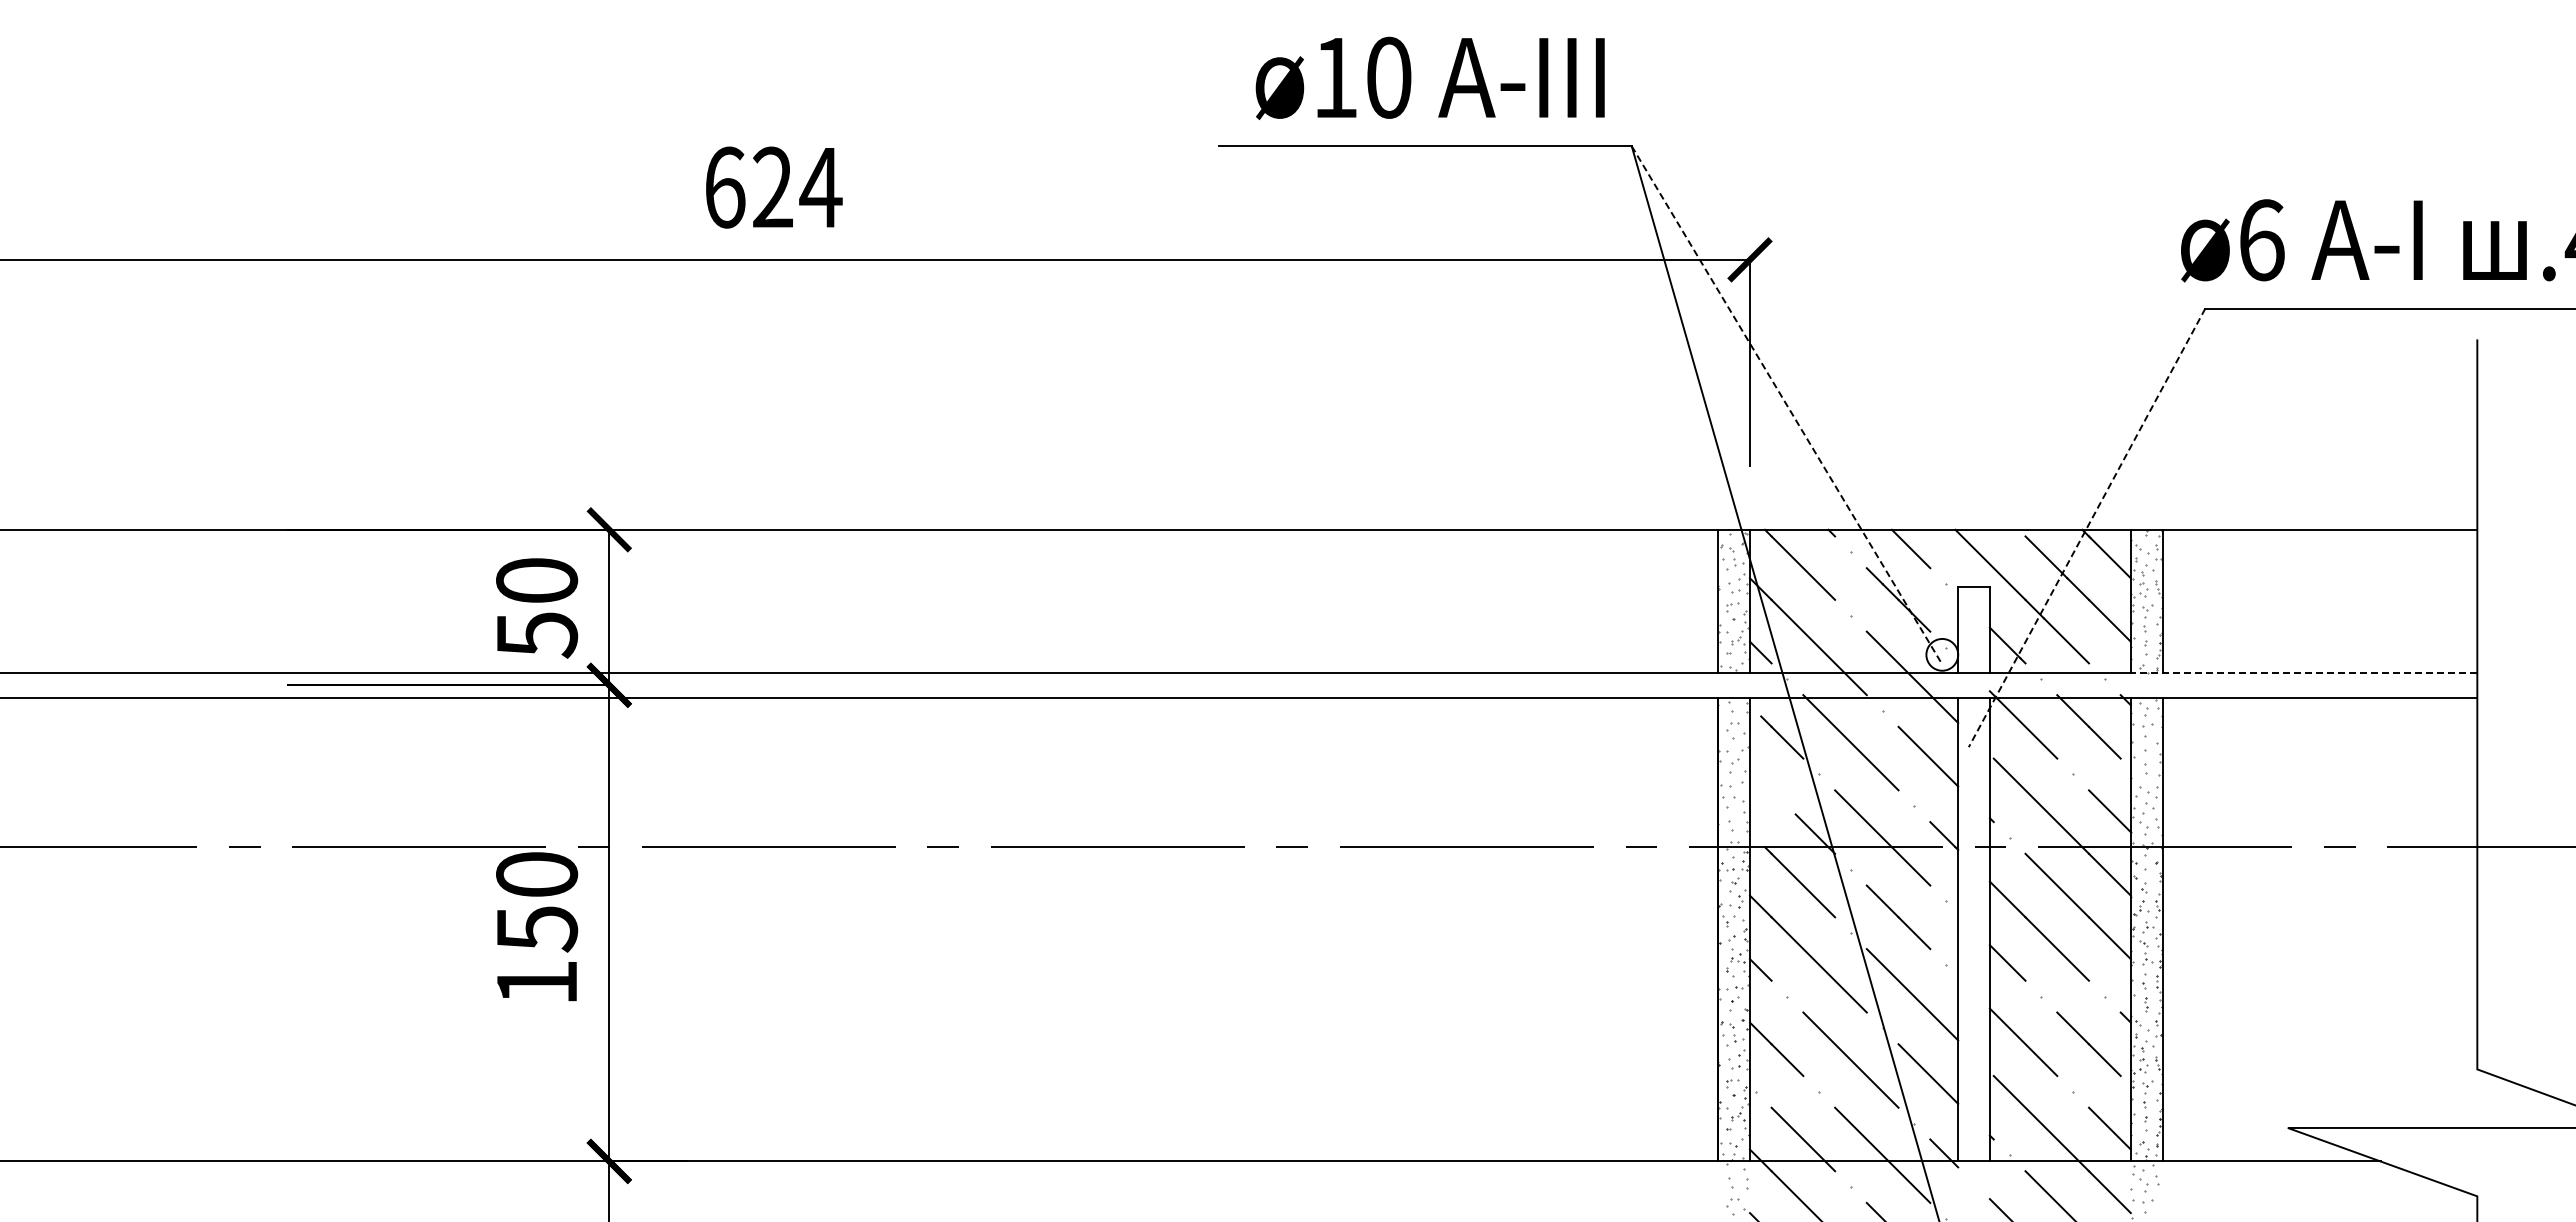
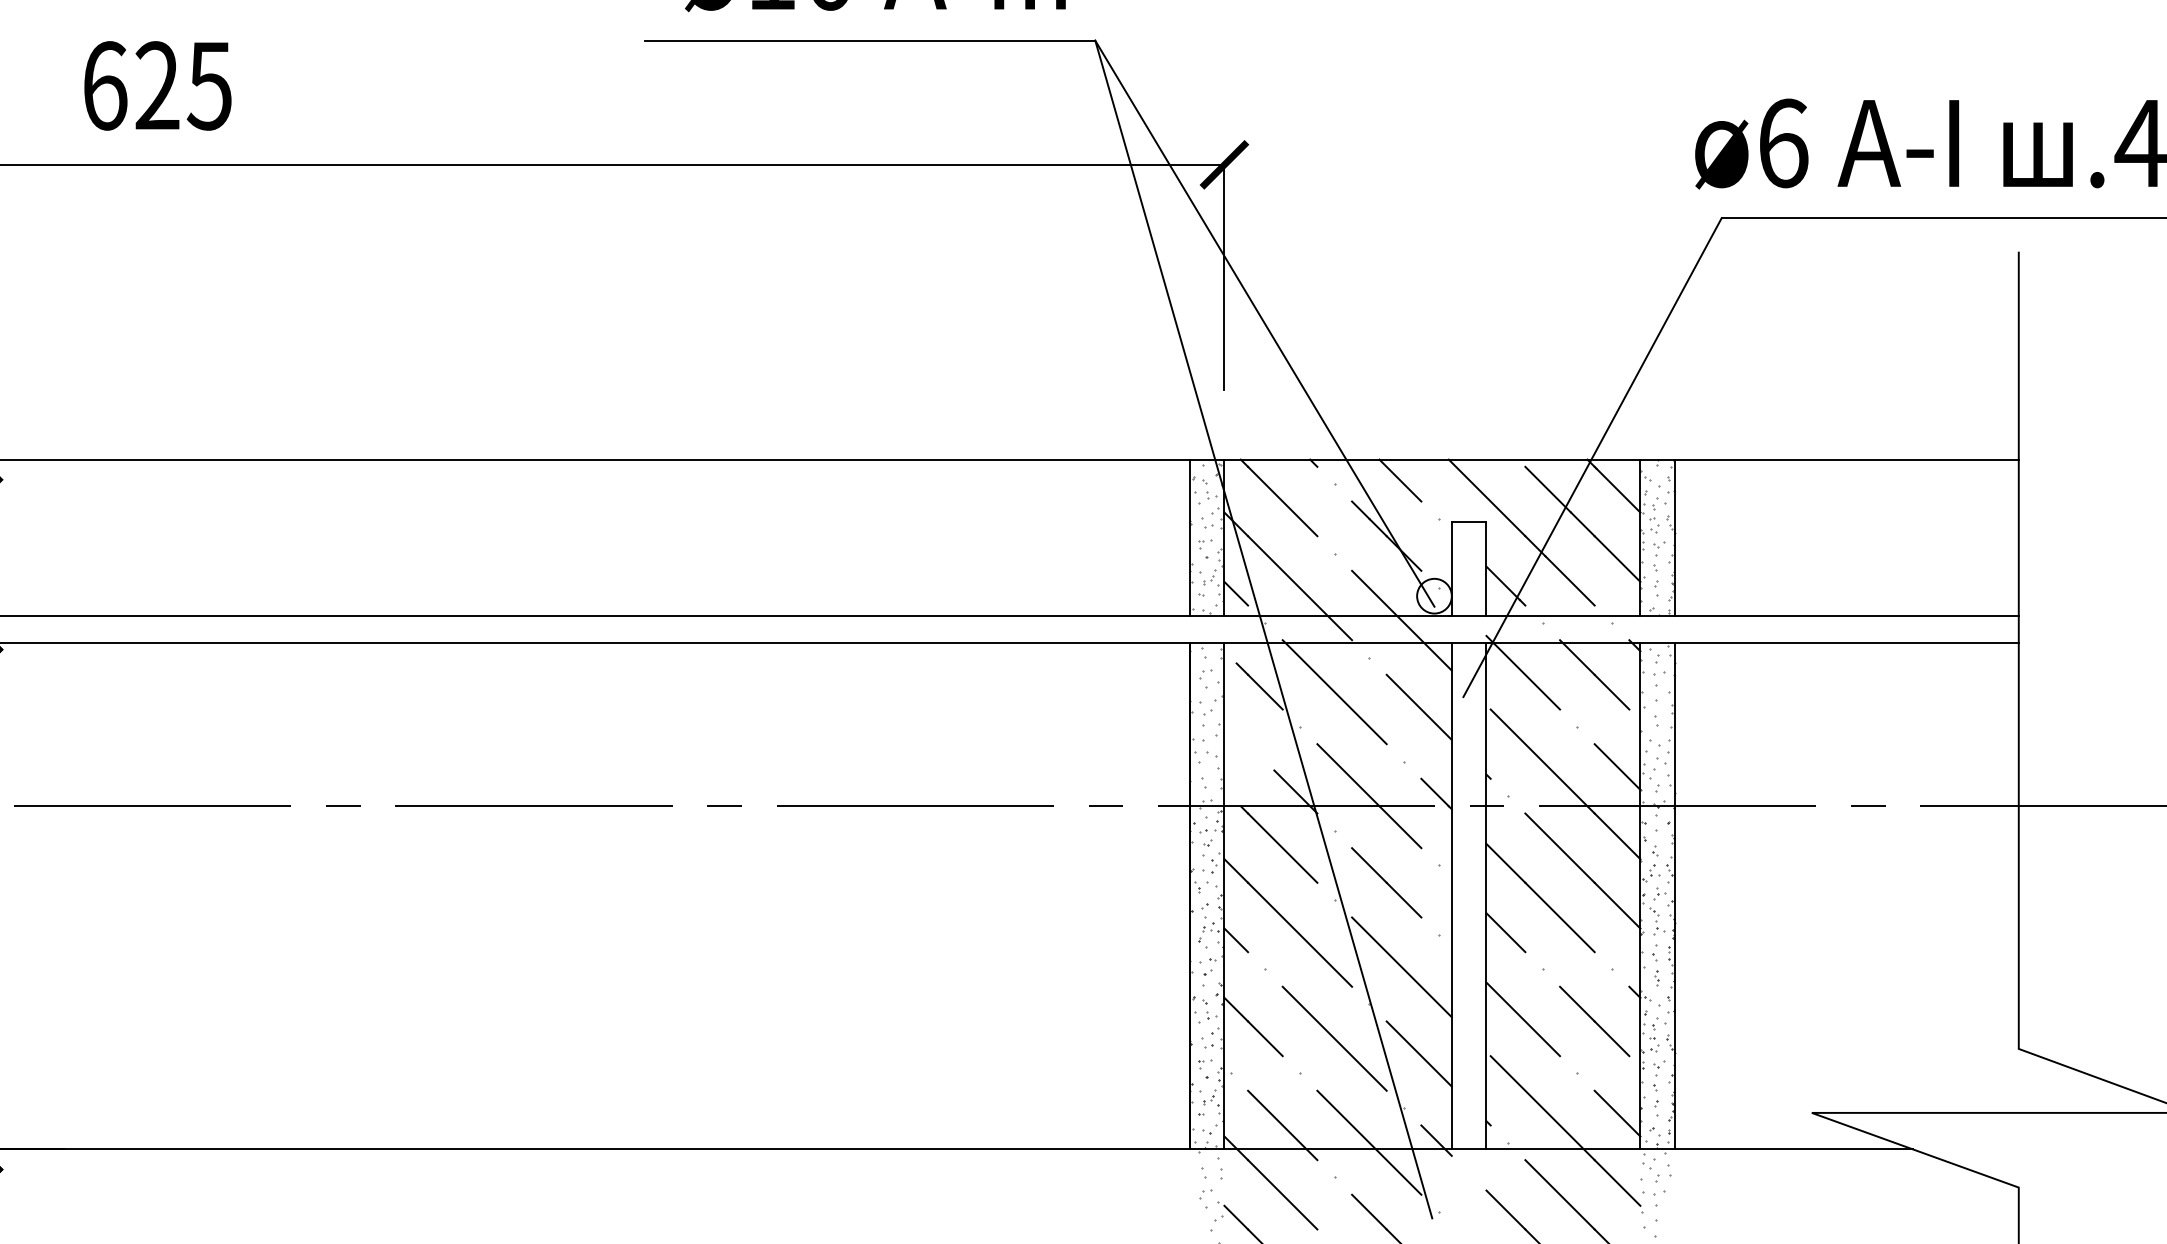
text: (820, 188) -> (209, 86), 624 -> 625
line: (1787, 405) -> (1265, 323), dashed -> solid
line: (2086, 528) -> (1591, 458), dashed -> solid
line: (2303, 672) -> (1828, 615), dashed -> solid

